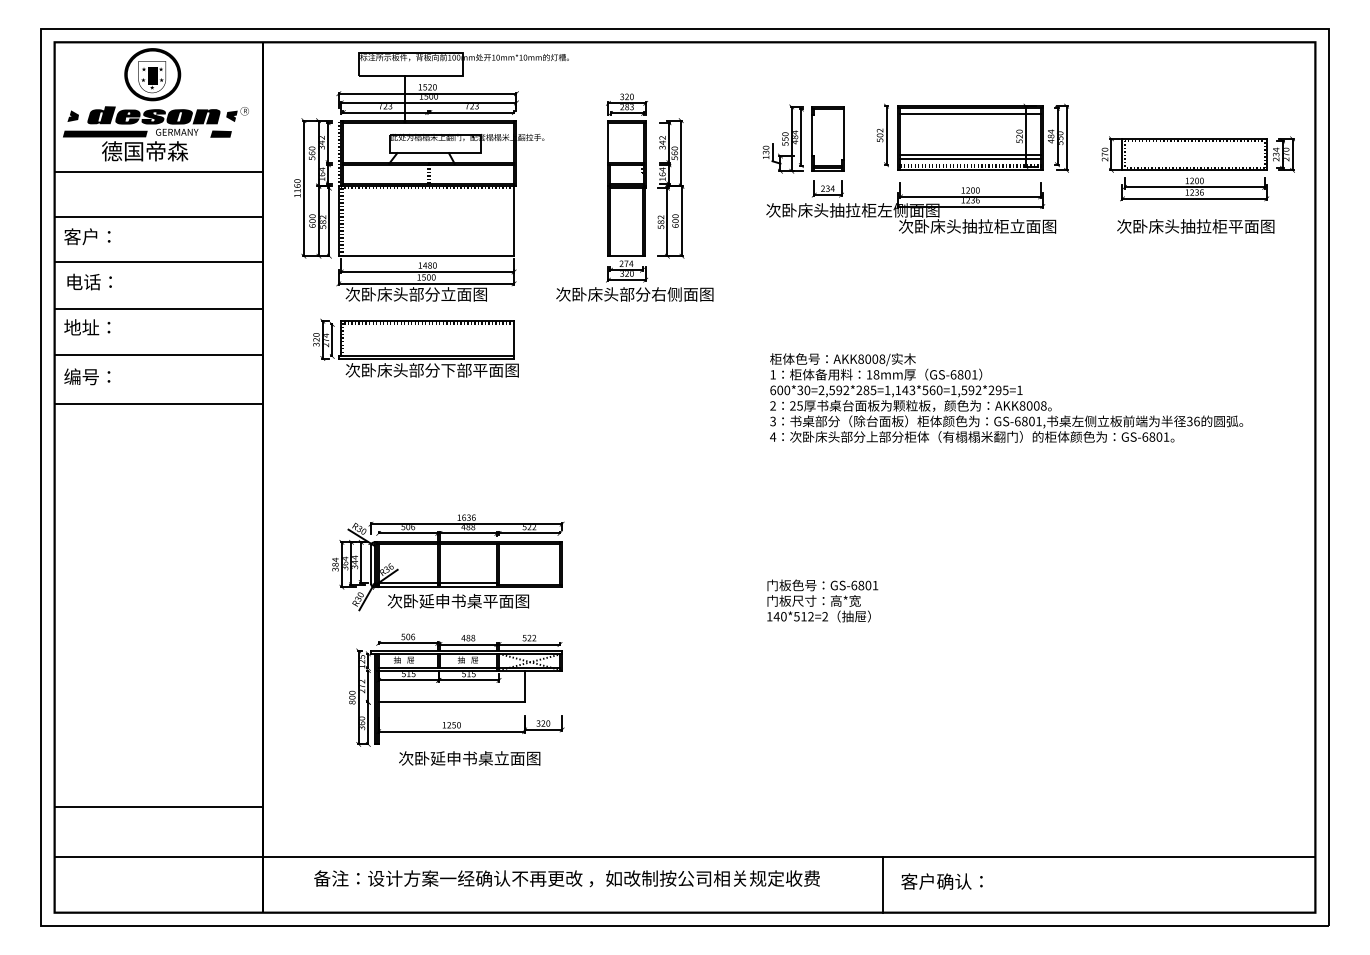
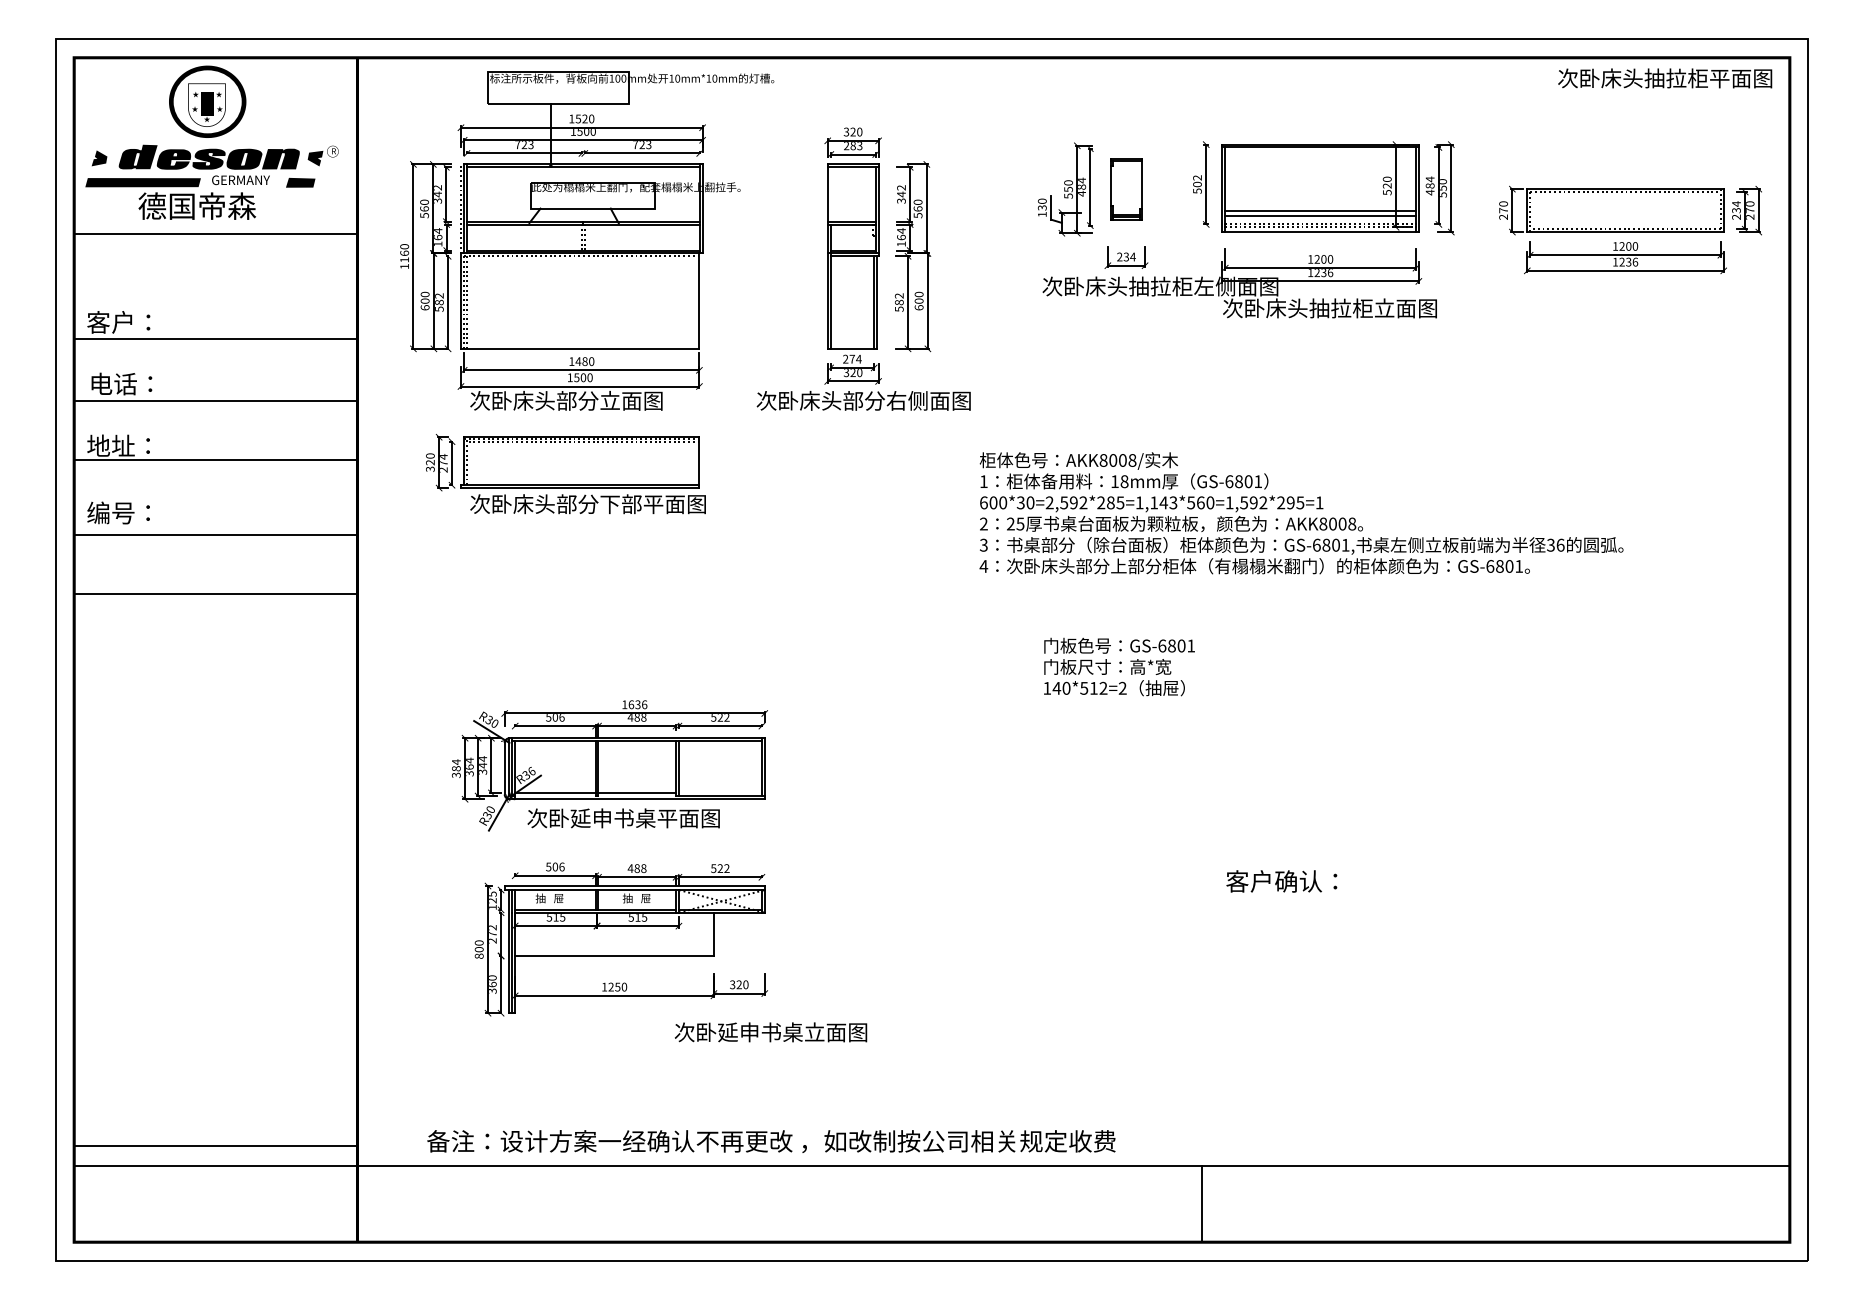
line: (970, 114) -> (1320, 156), removed
part: (827, 138) -> (1125, 188), size x0.7
line: (158, 217) -> (215, 339), moved
text: (1195, 226) -> (1664, 78), moved
line: (159, 262) -> (216, 400), moved
line: (158, 308) -> (215, 459), moved
line: (158, 354) -> (215, 534), moved
text: (1006, 397) -> (1301, 512), moved
line: (158, 403) -> (215, 594), moved
text: (822, 600) -> (1119, 666), moved
text: (469, 758) -> (770, 1032), moved
line: (158, 807) -> (215, 1146), moved
text: (566, 878) -> (770, 1141), moved
text: (941, 881) -> (1281, 881), moved

